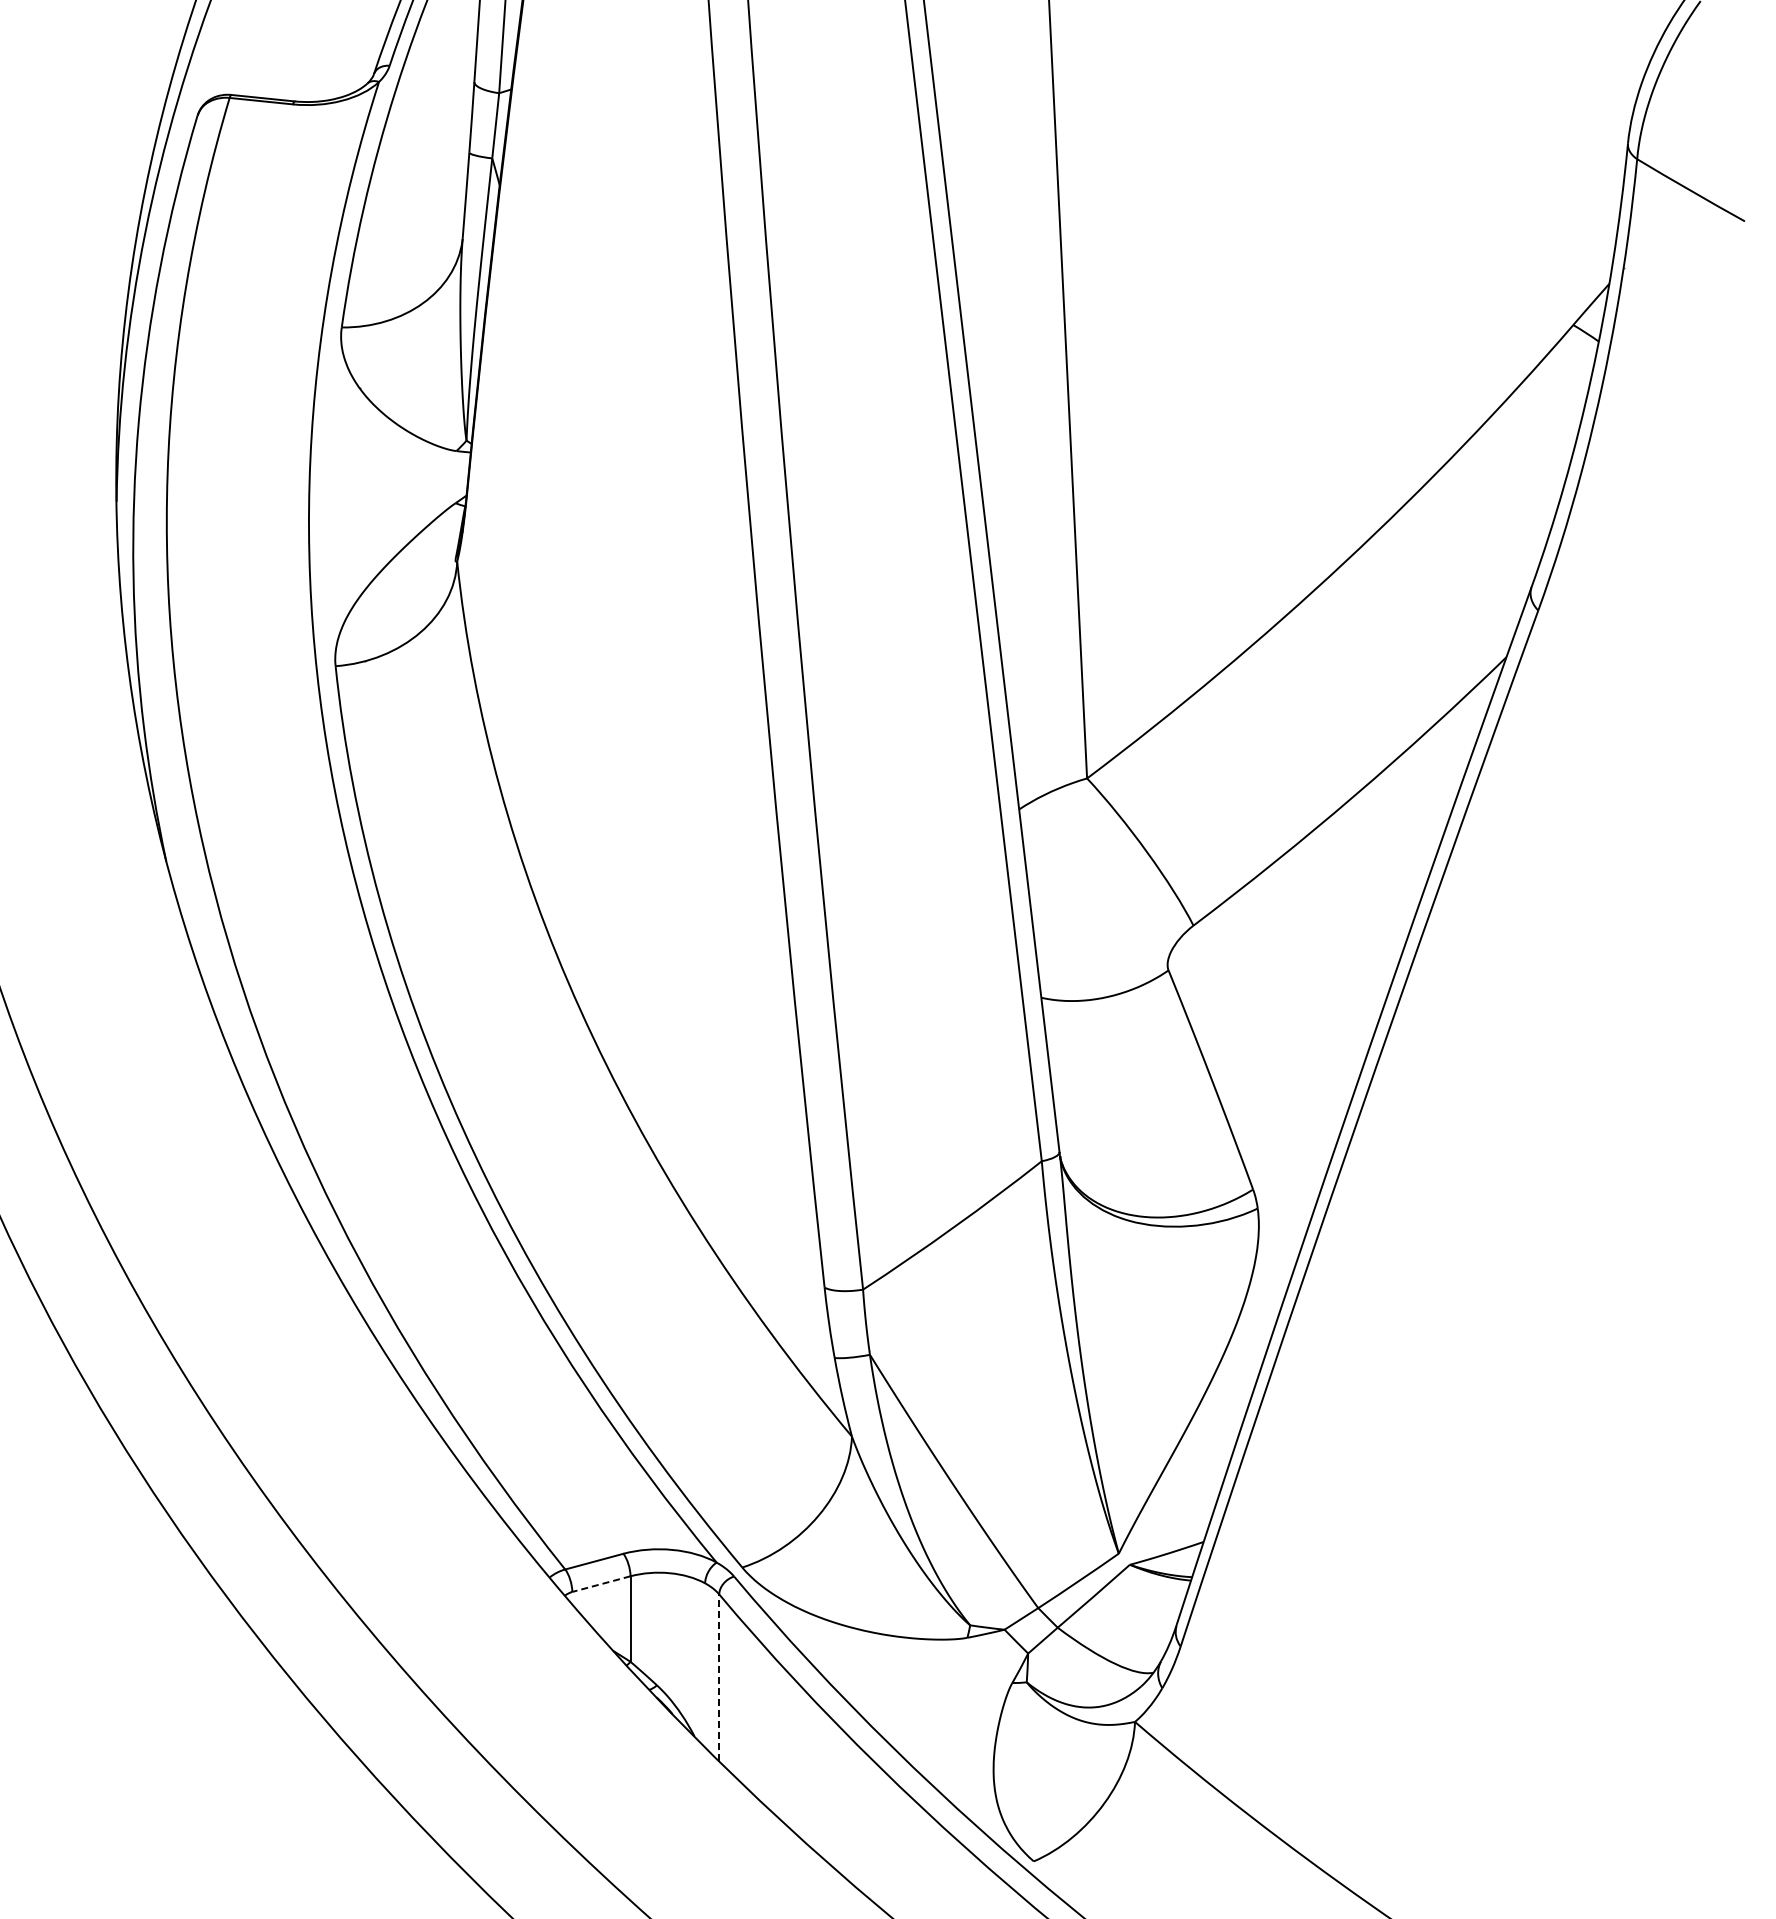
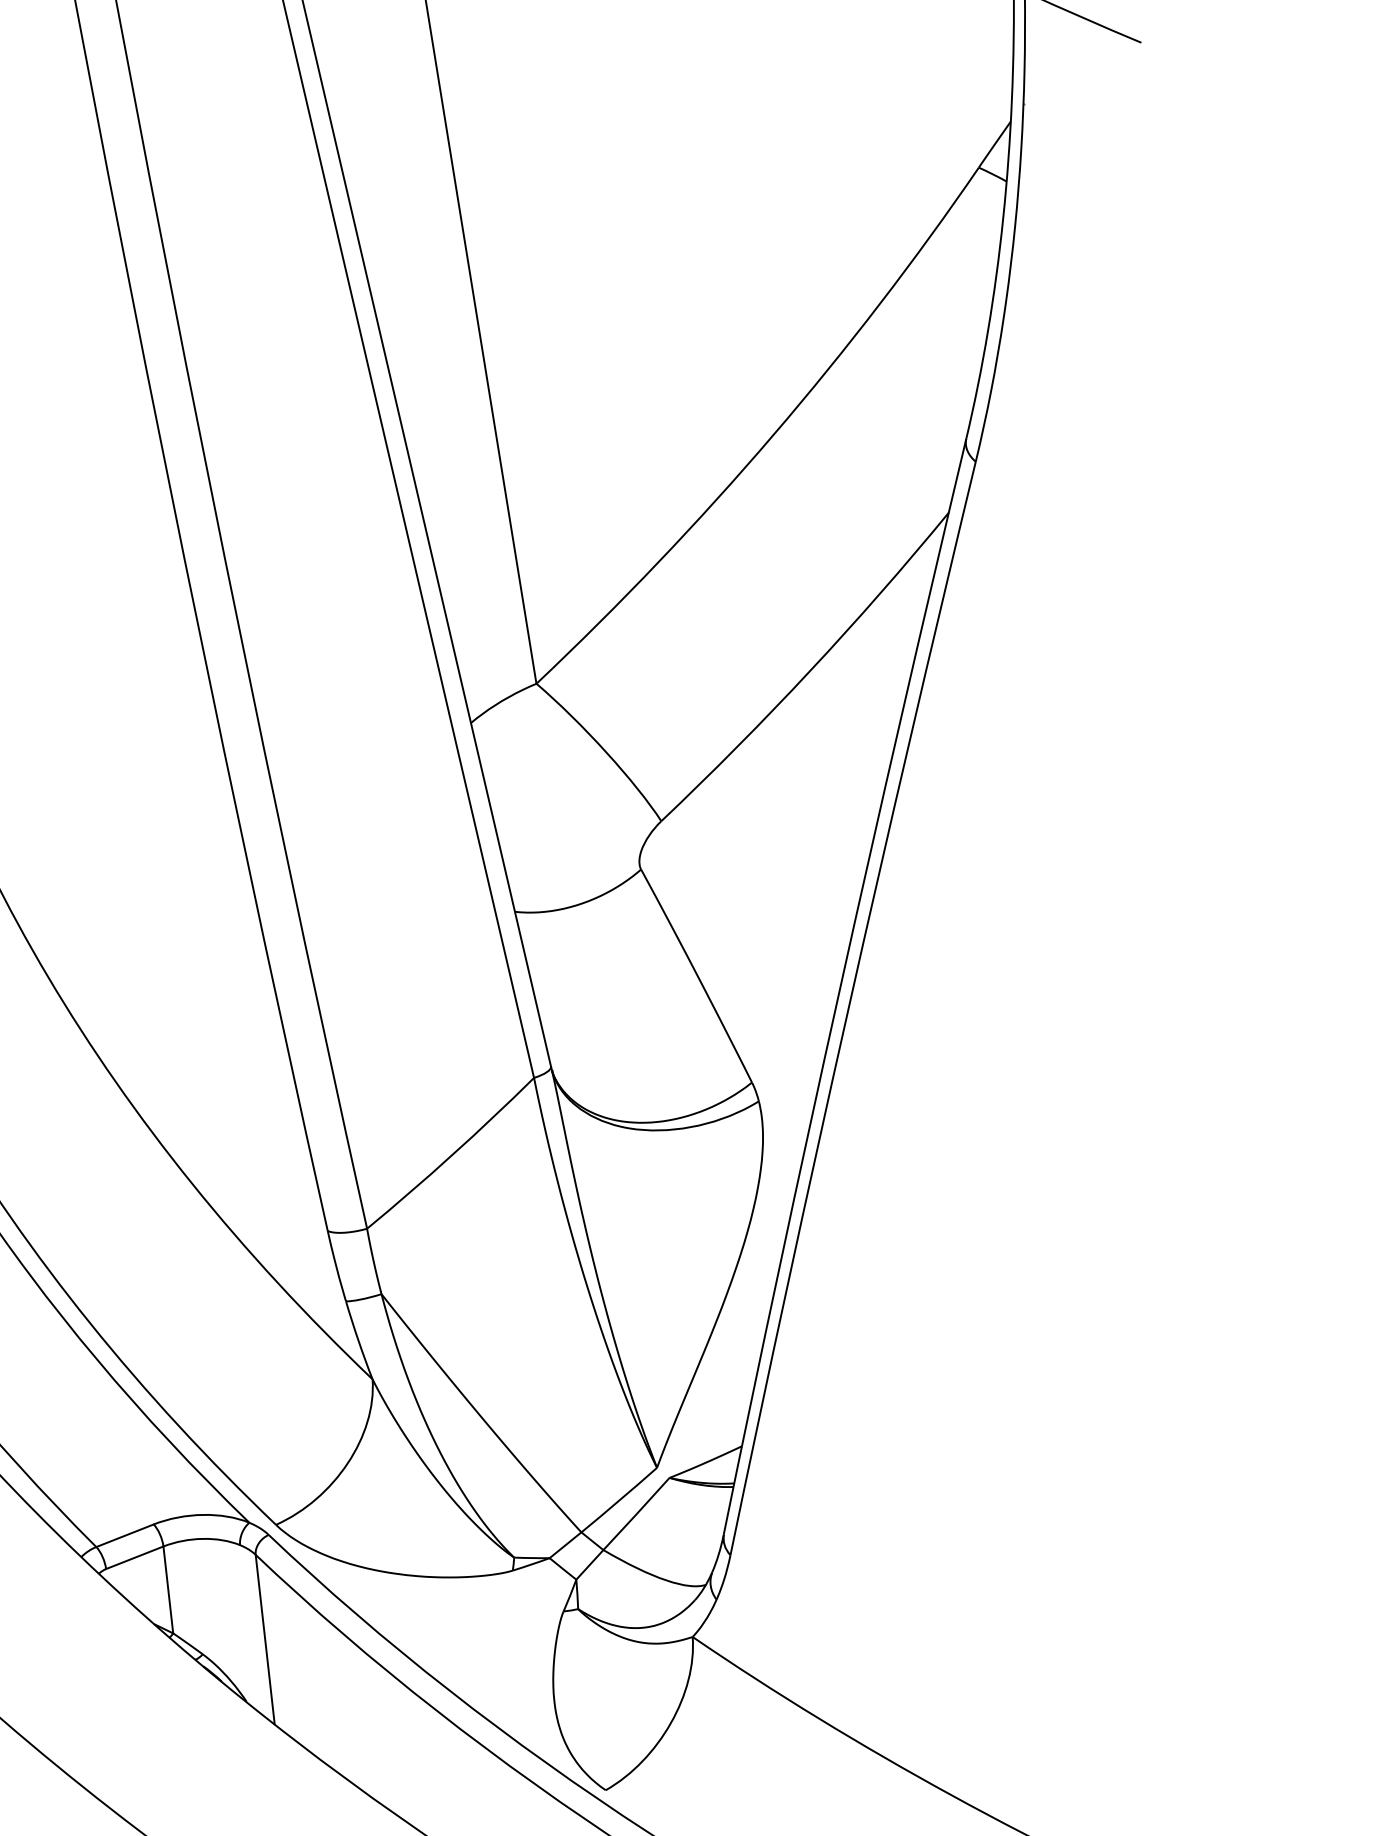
line: (600, 1584) -> (133, 1558), dashed -> solid
line: (719, 1677) -> (265, 1639), dashed -> solid

